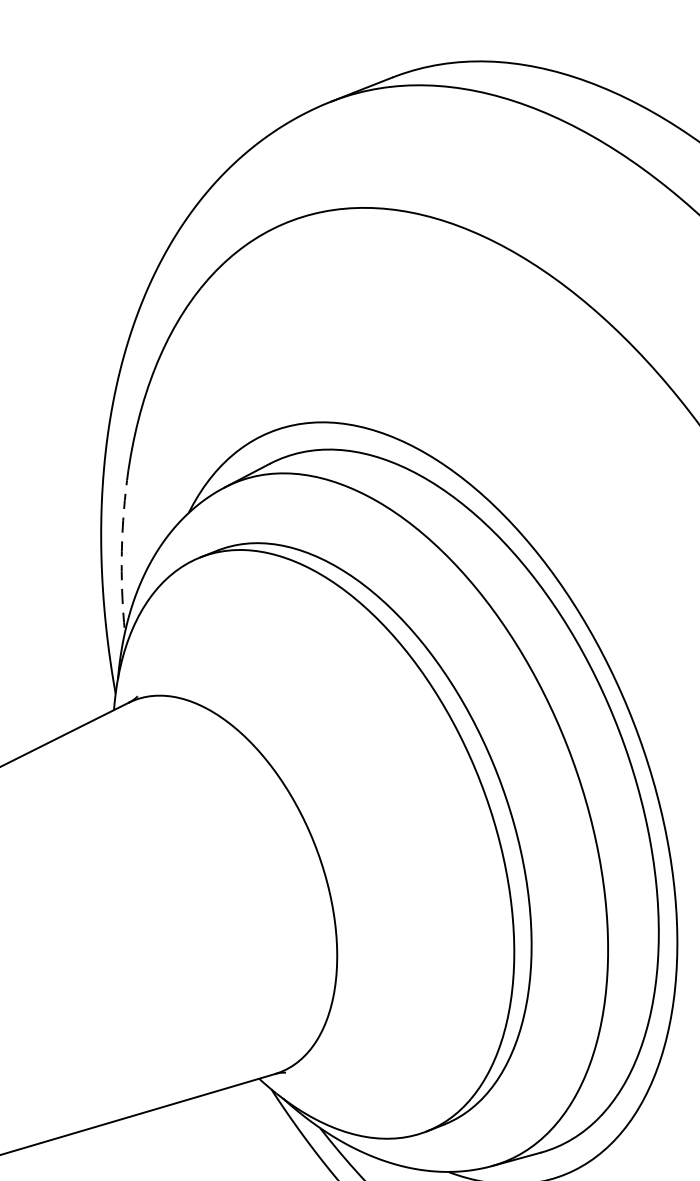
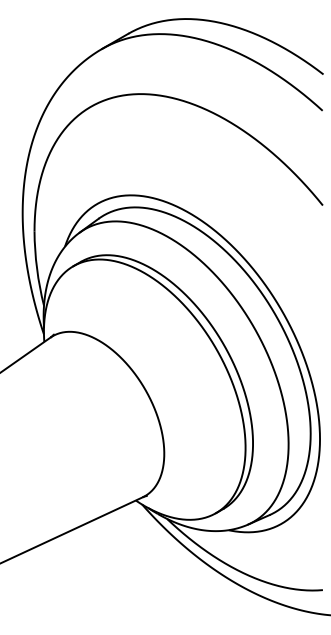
arc: (122, 550) -> (37, 268), dashed -> solid

